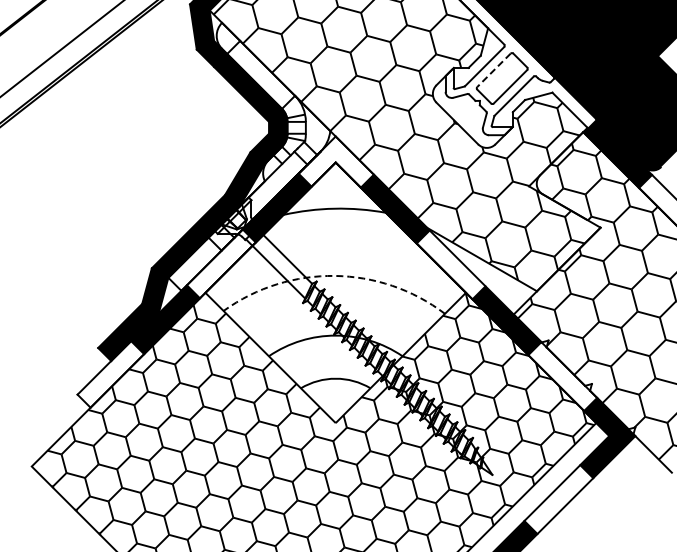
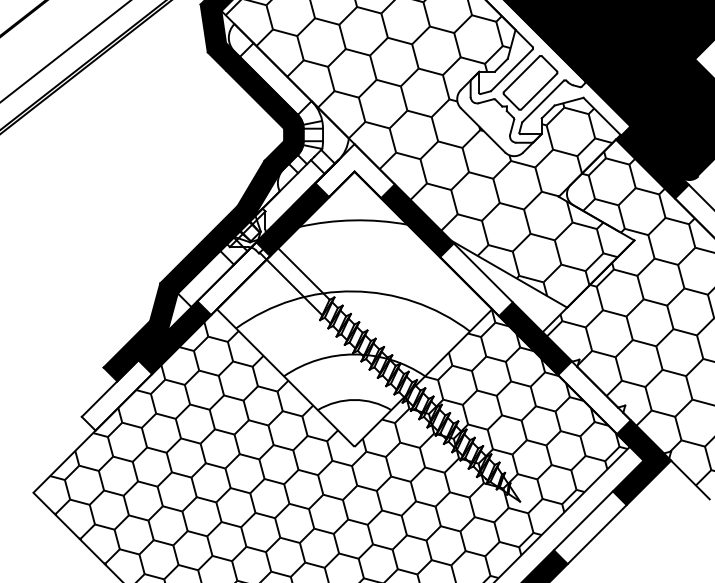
line: (494, 70) -> (522, 74), dashed -> solid
arc: (334, 275) -> (353, 290), dashed -> solid

